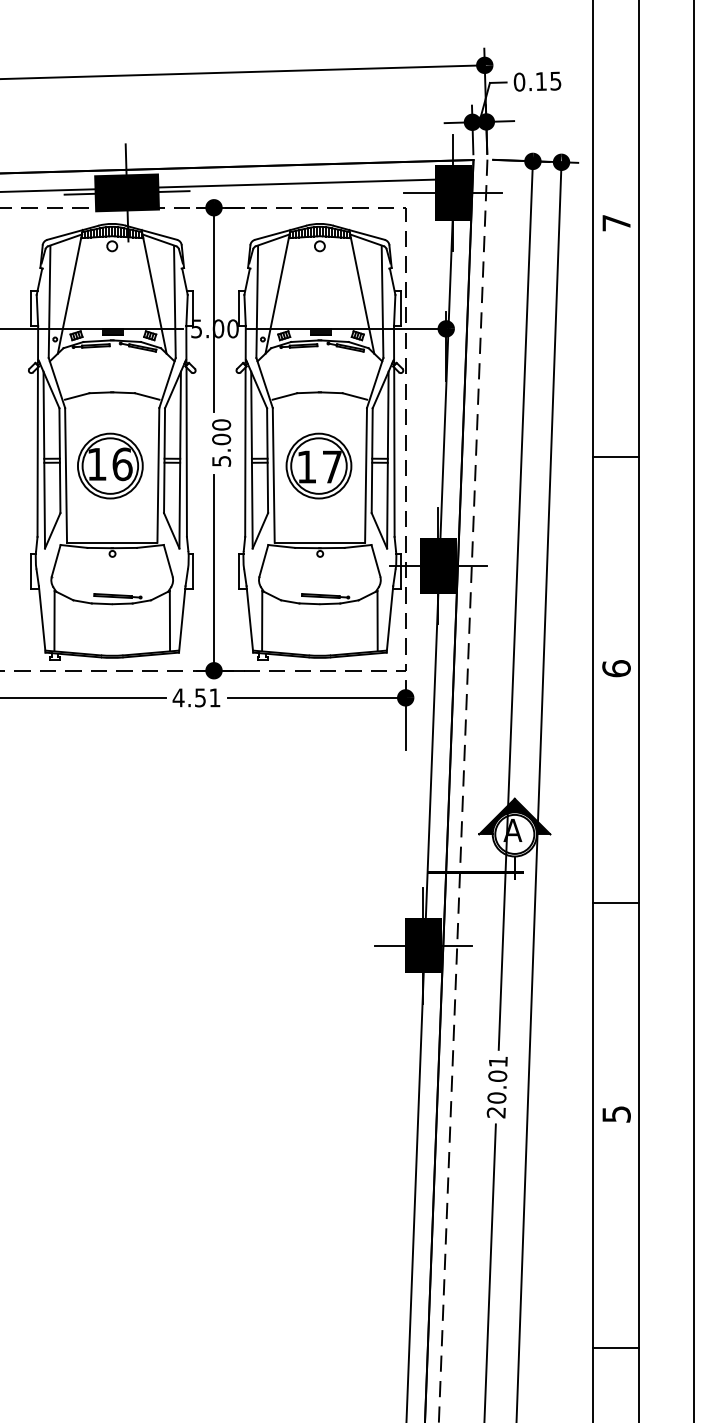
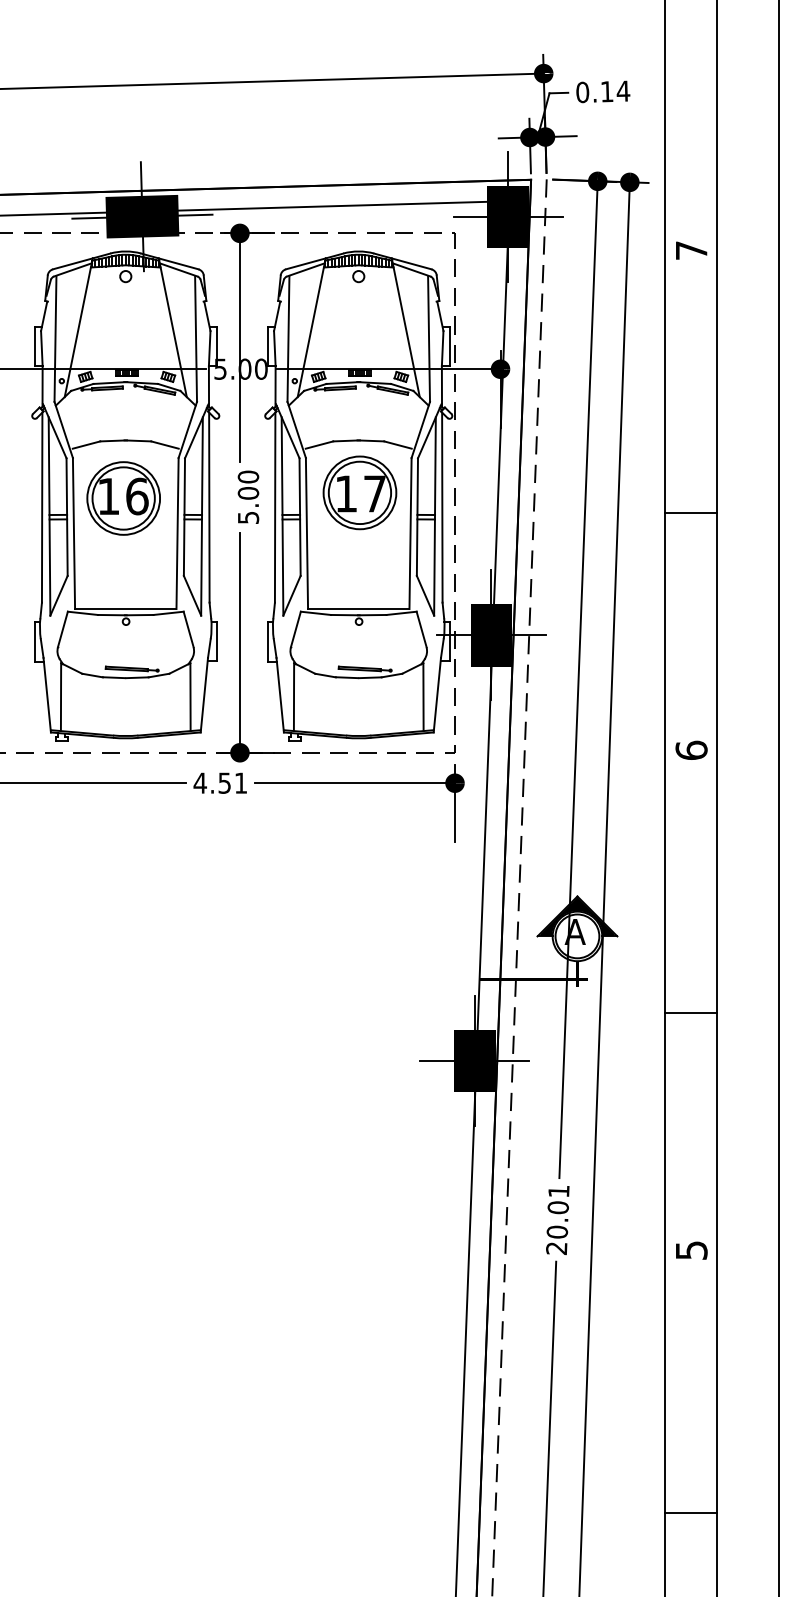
text: (555, 80) -> (623, 90), 0.15 -> 0.14
part: (110, 465) -> (123, 497), moved
part: (318, 465) -> (359, 492), moved

